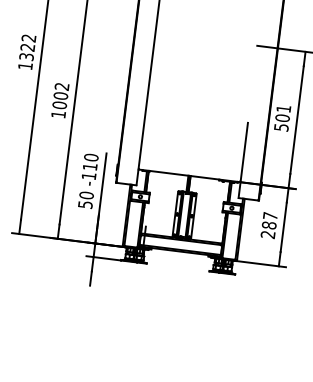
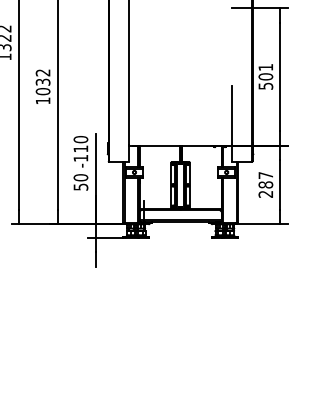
text: (60, 95) -> (42, 81), 1002 -> 1032

